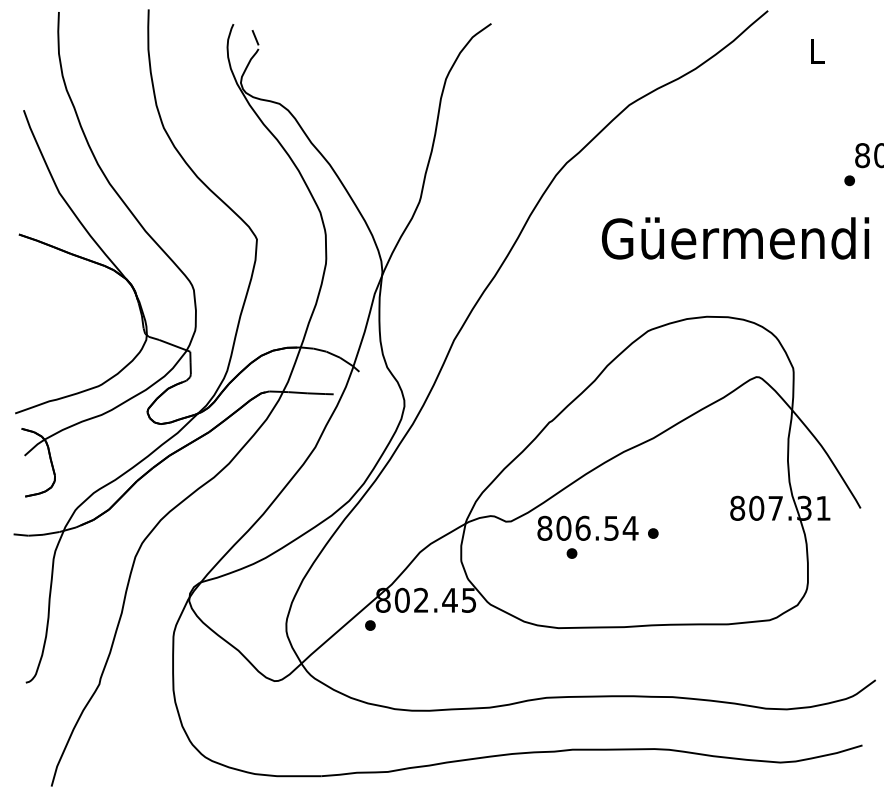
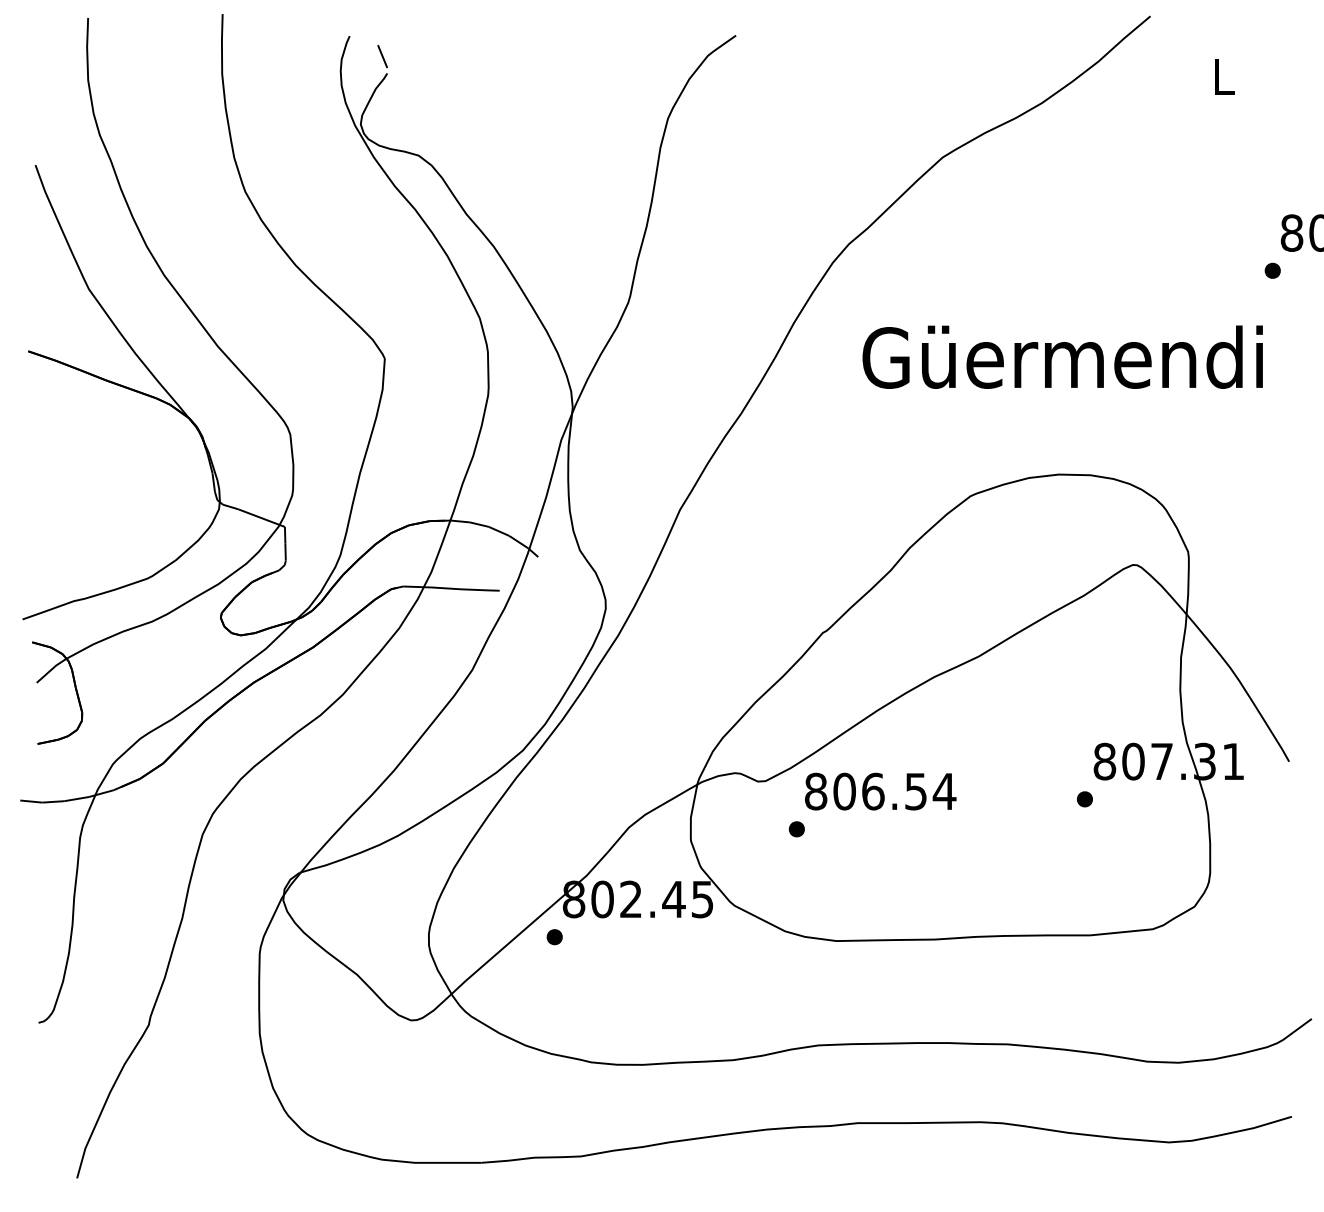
text: (735, 238) -> (1062, 357), moved
part: (653, 533) -> (1085, 799), moved
part: (571, 553) -> (796, 829), moved

